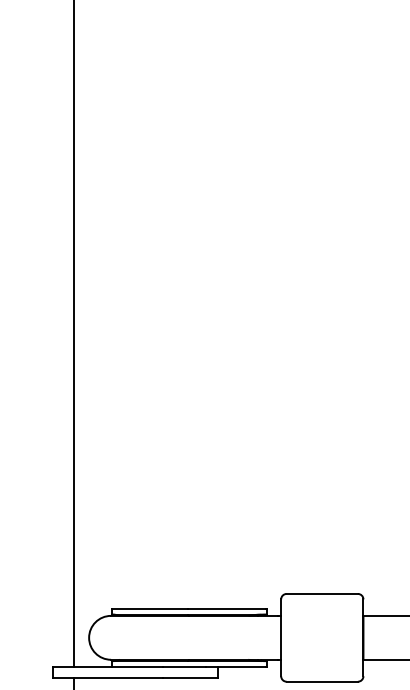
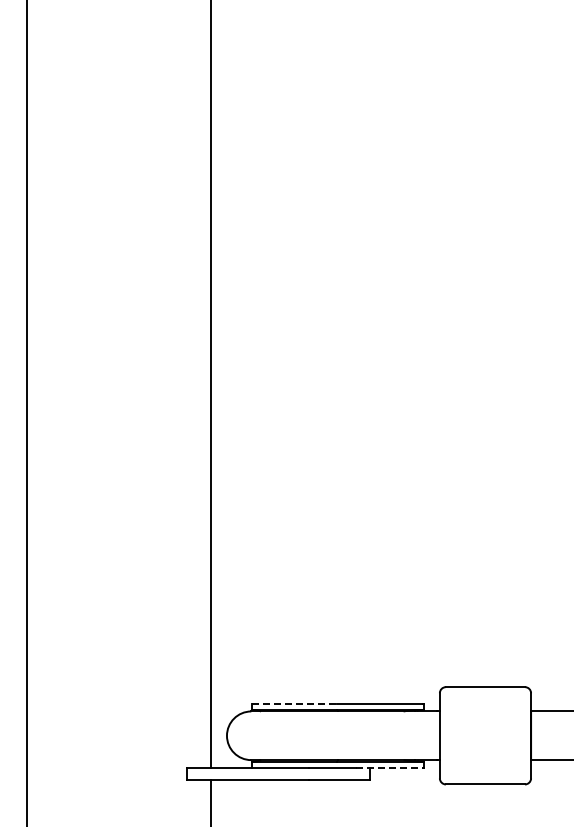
line: (150, 608) -> (295, 703), solid -> dashed
line: (235, 666) -> (389, 767), solid -> dashed

